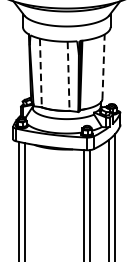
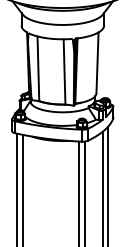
line: (103, 66) -> (97, 62), dashed -> solid
line: (40, 73) -> (38, 69), dashed -> solid
line: (68, 75) -> (64, 71), dashed -> solid

